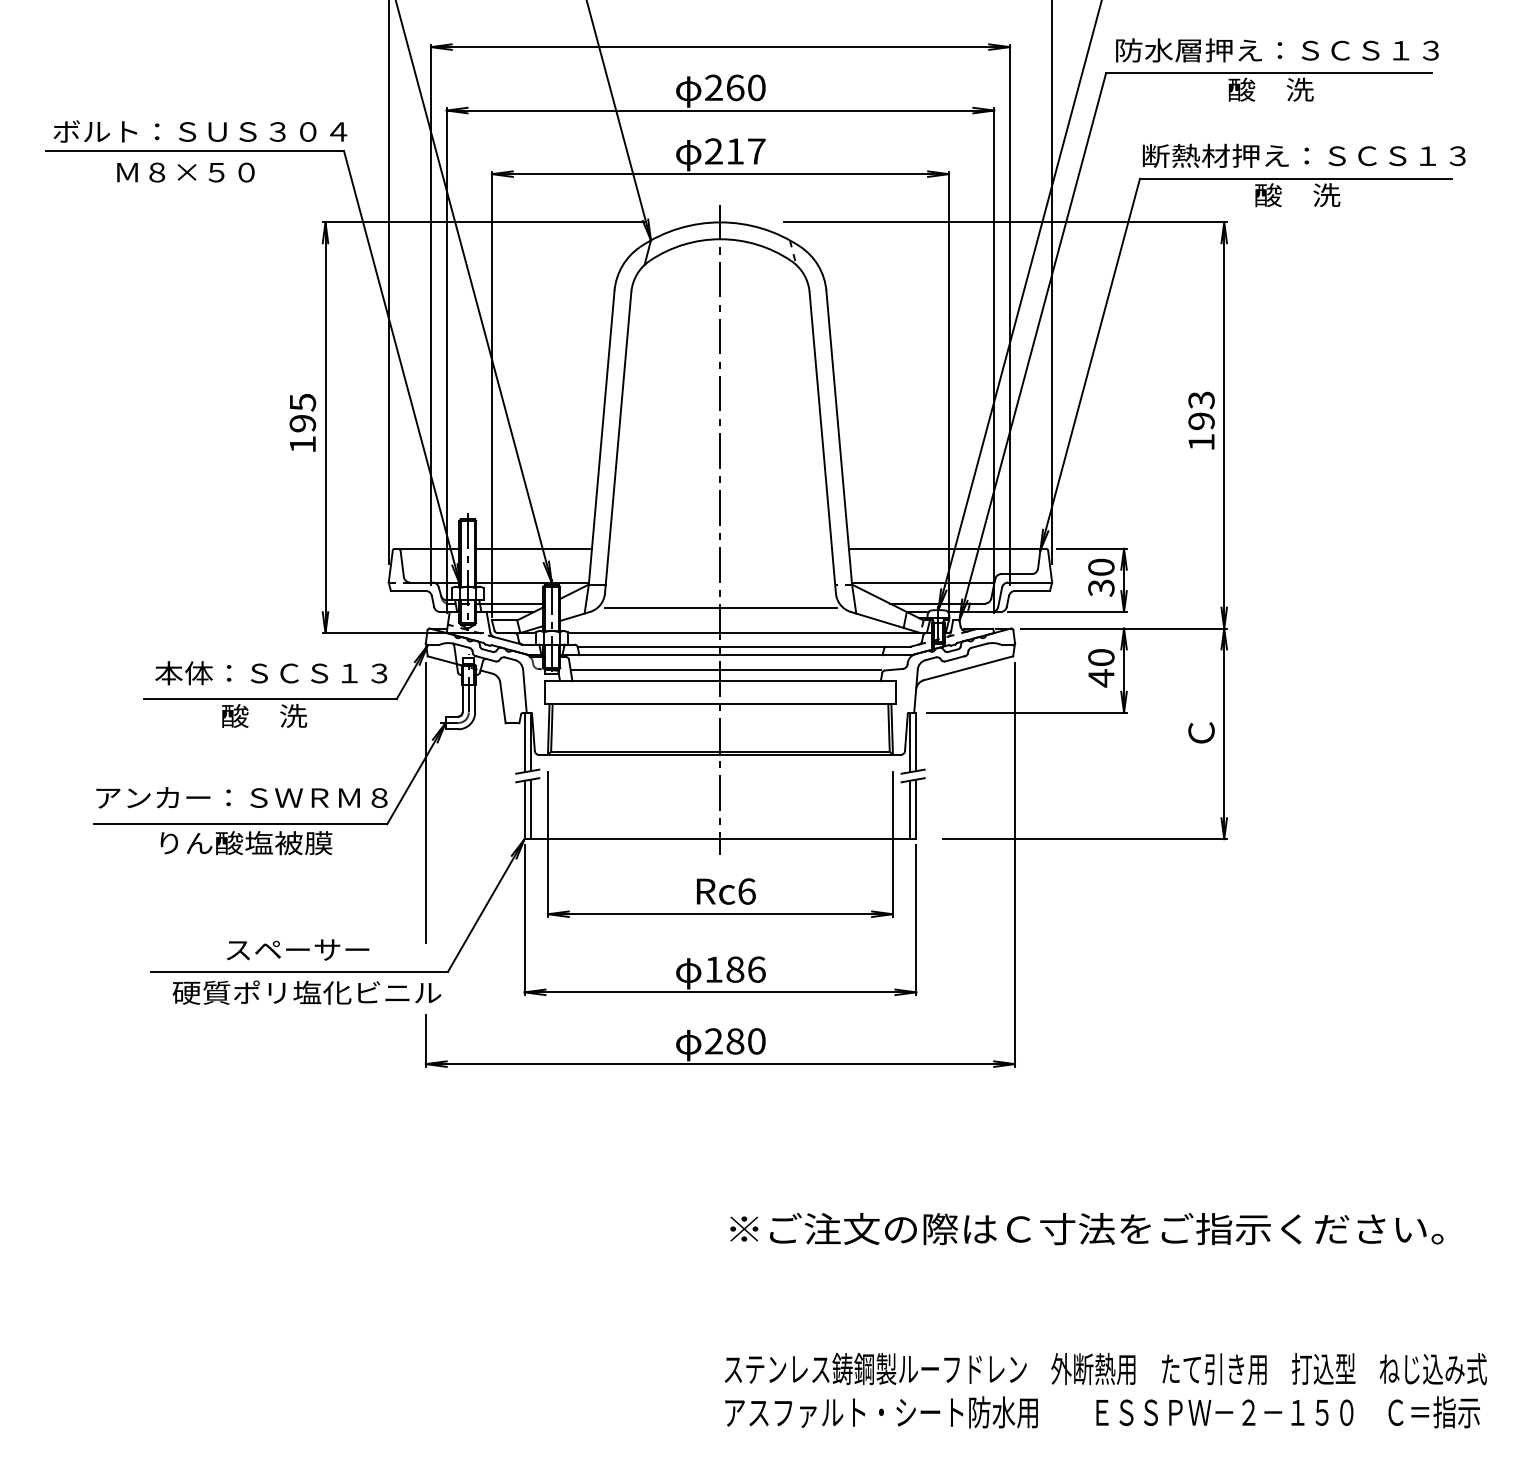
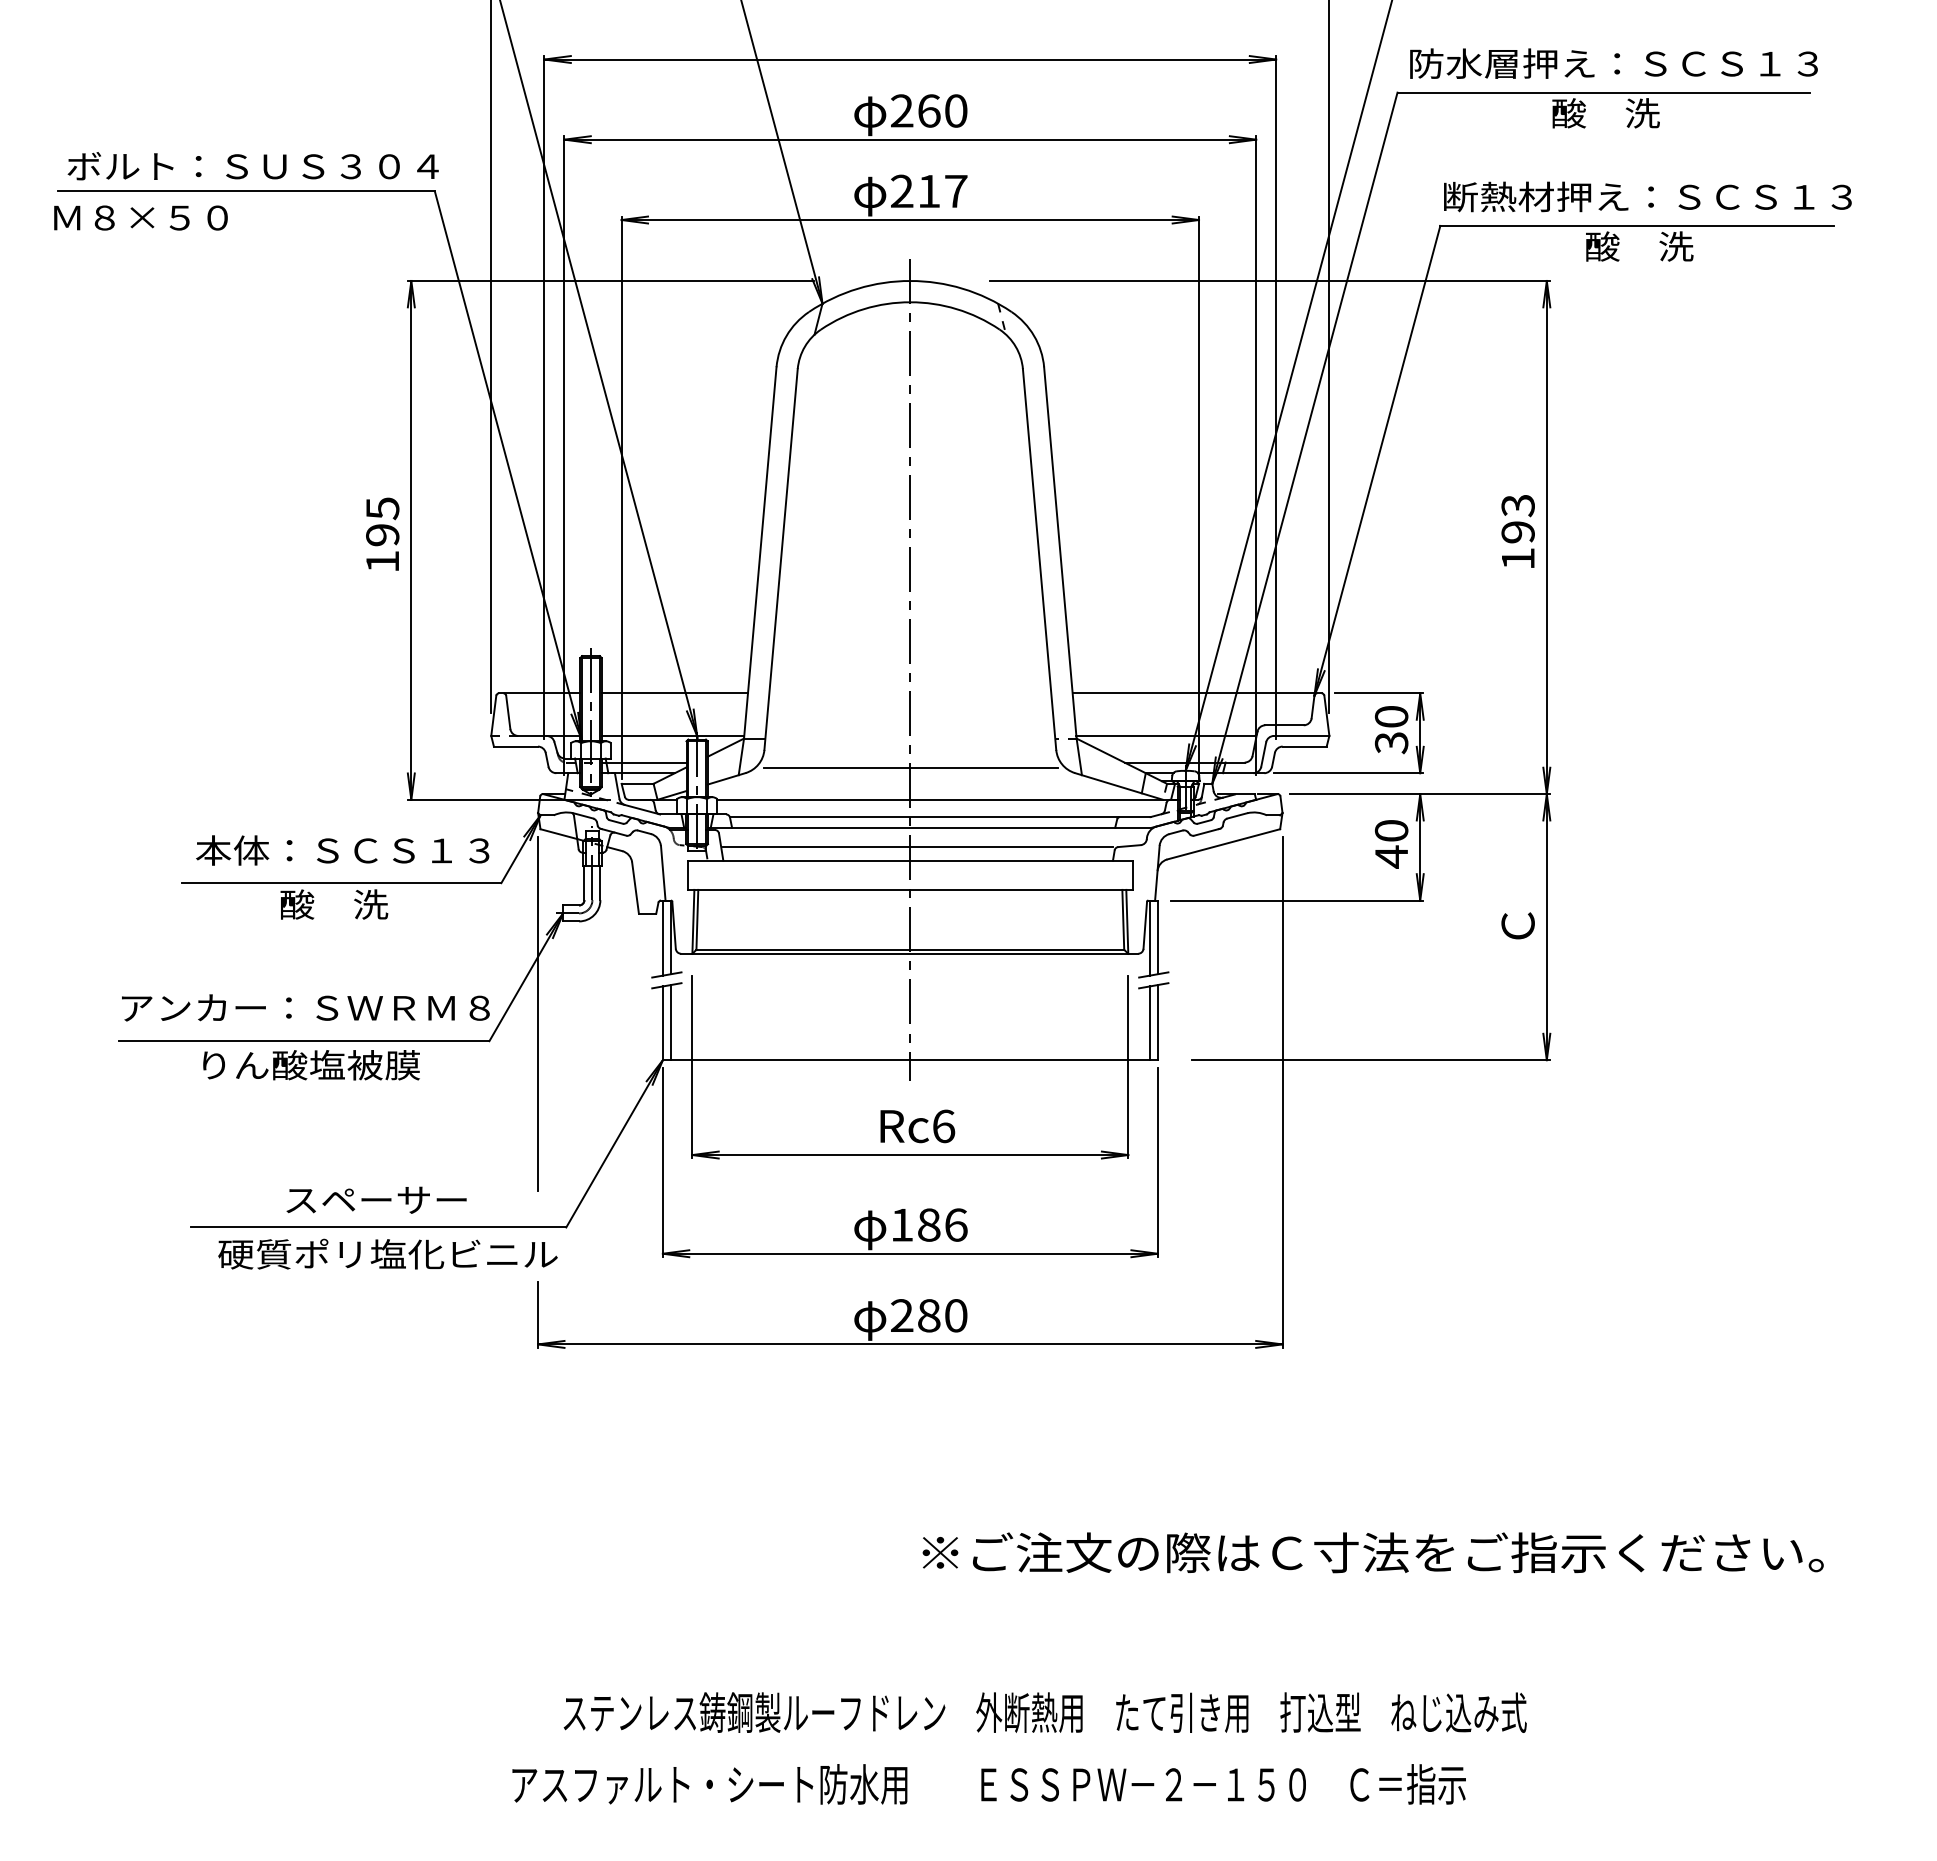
text: (185, 172) -> (140, 217), moved
text: (1105, 1368) -> (1044, 1712), moved
text: (1102, 1412) -> (988, 1784), moved

